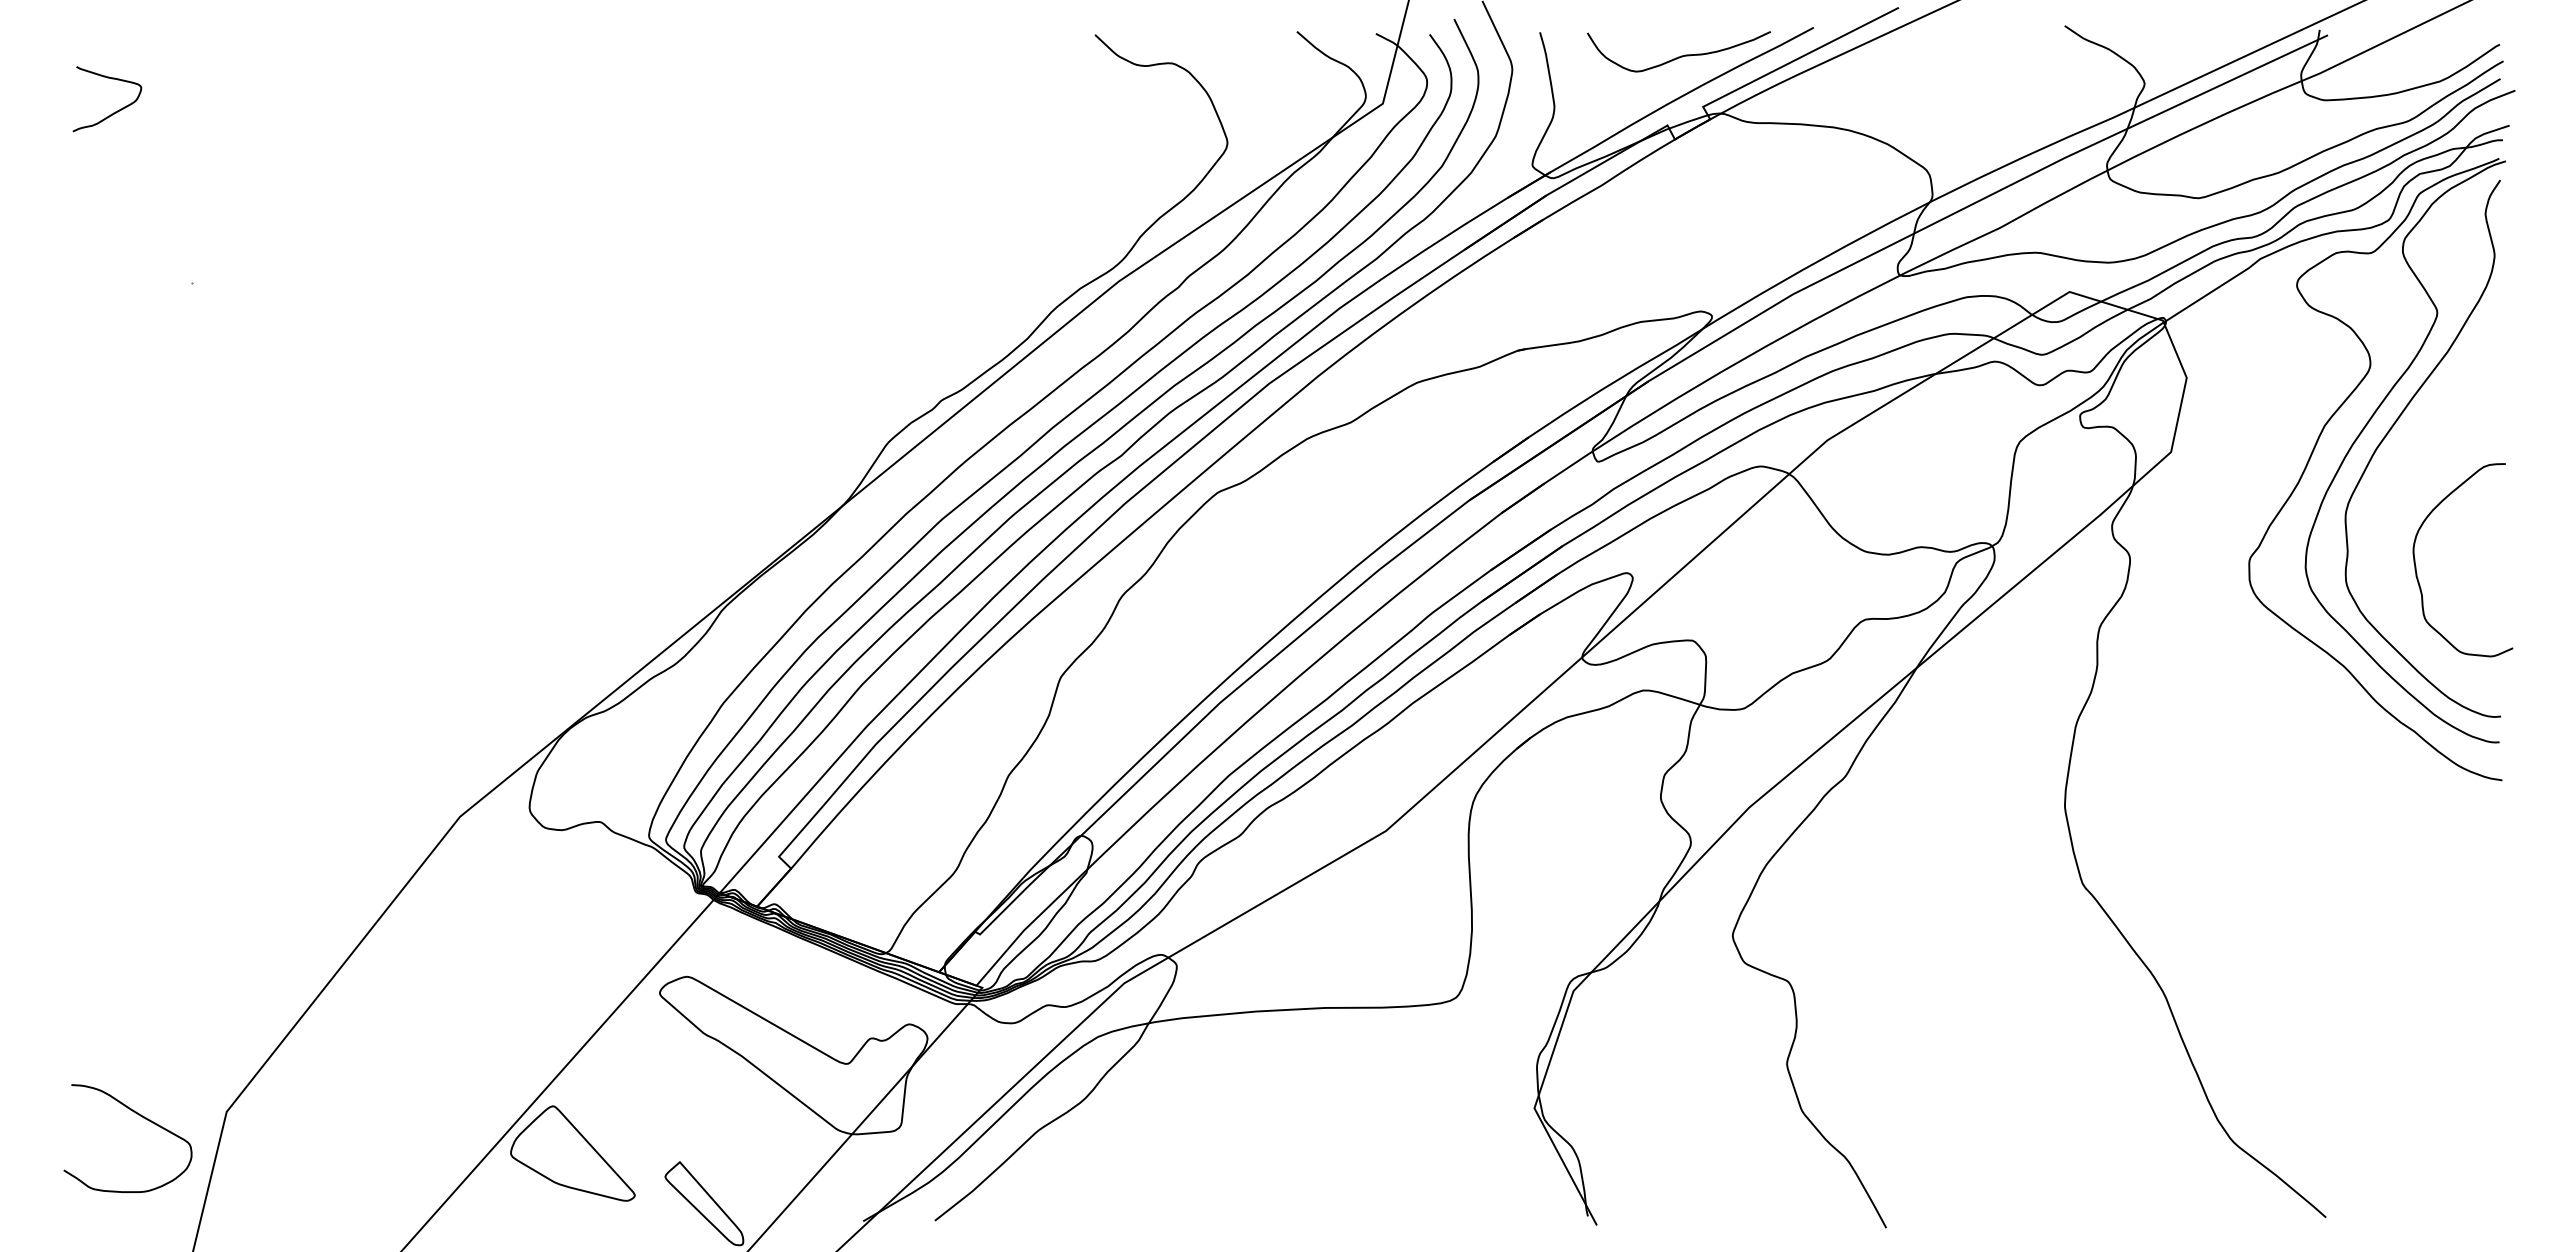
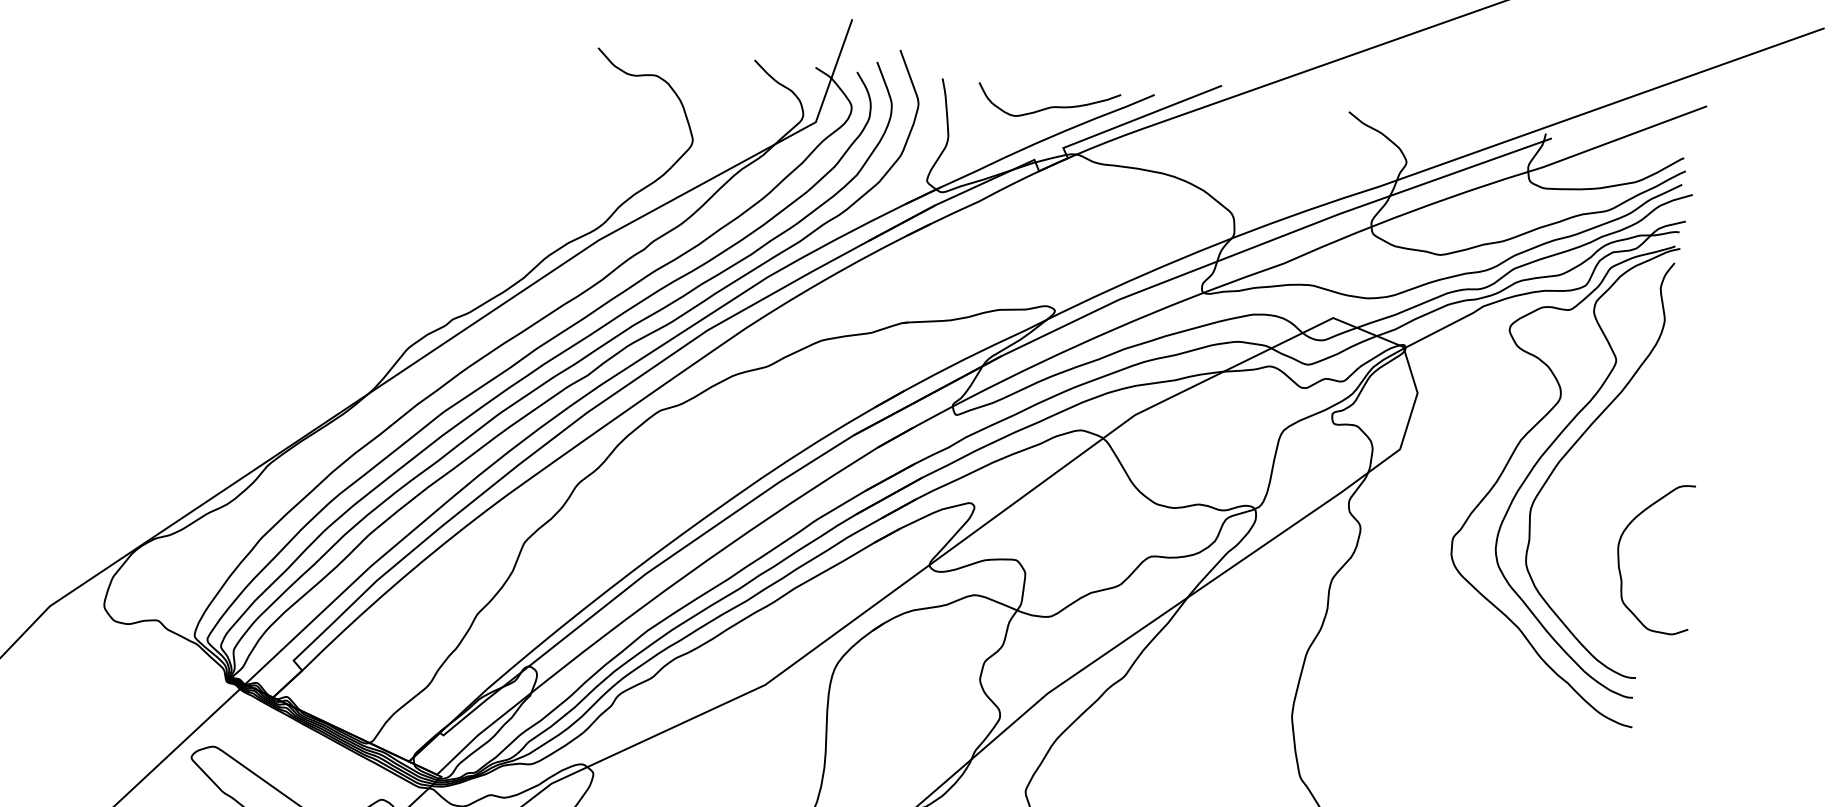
curve: (2416, 566) -> (1619, 559), moved

